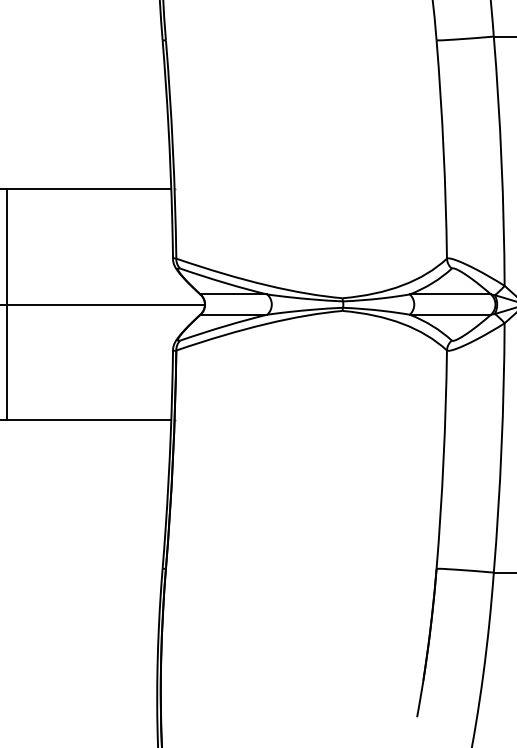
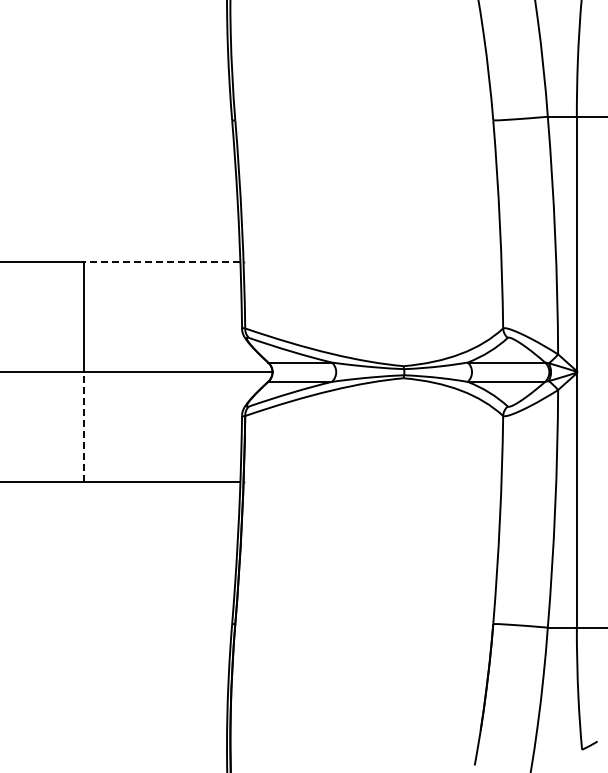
line: (88, 189) -> (161, 262), solid -> dashed
line: (6, 361) -> (83, 426), solid -> dashed

